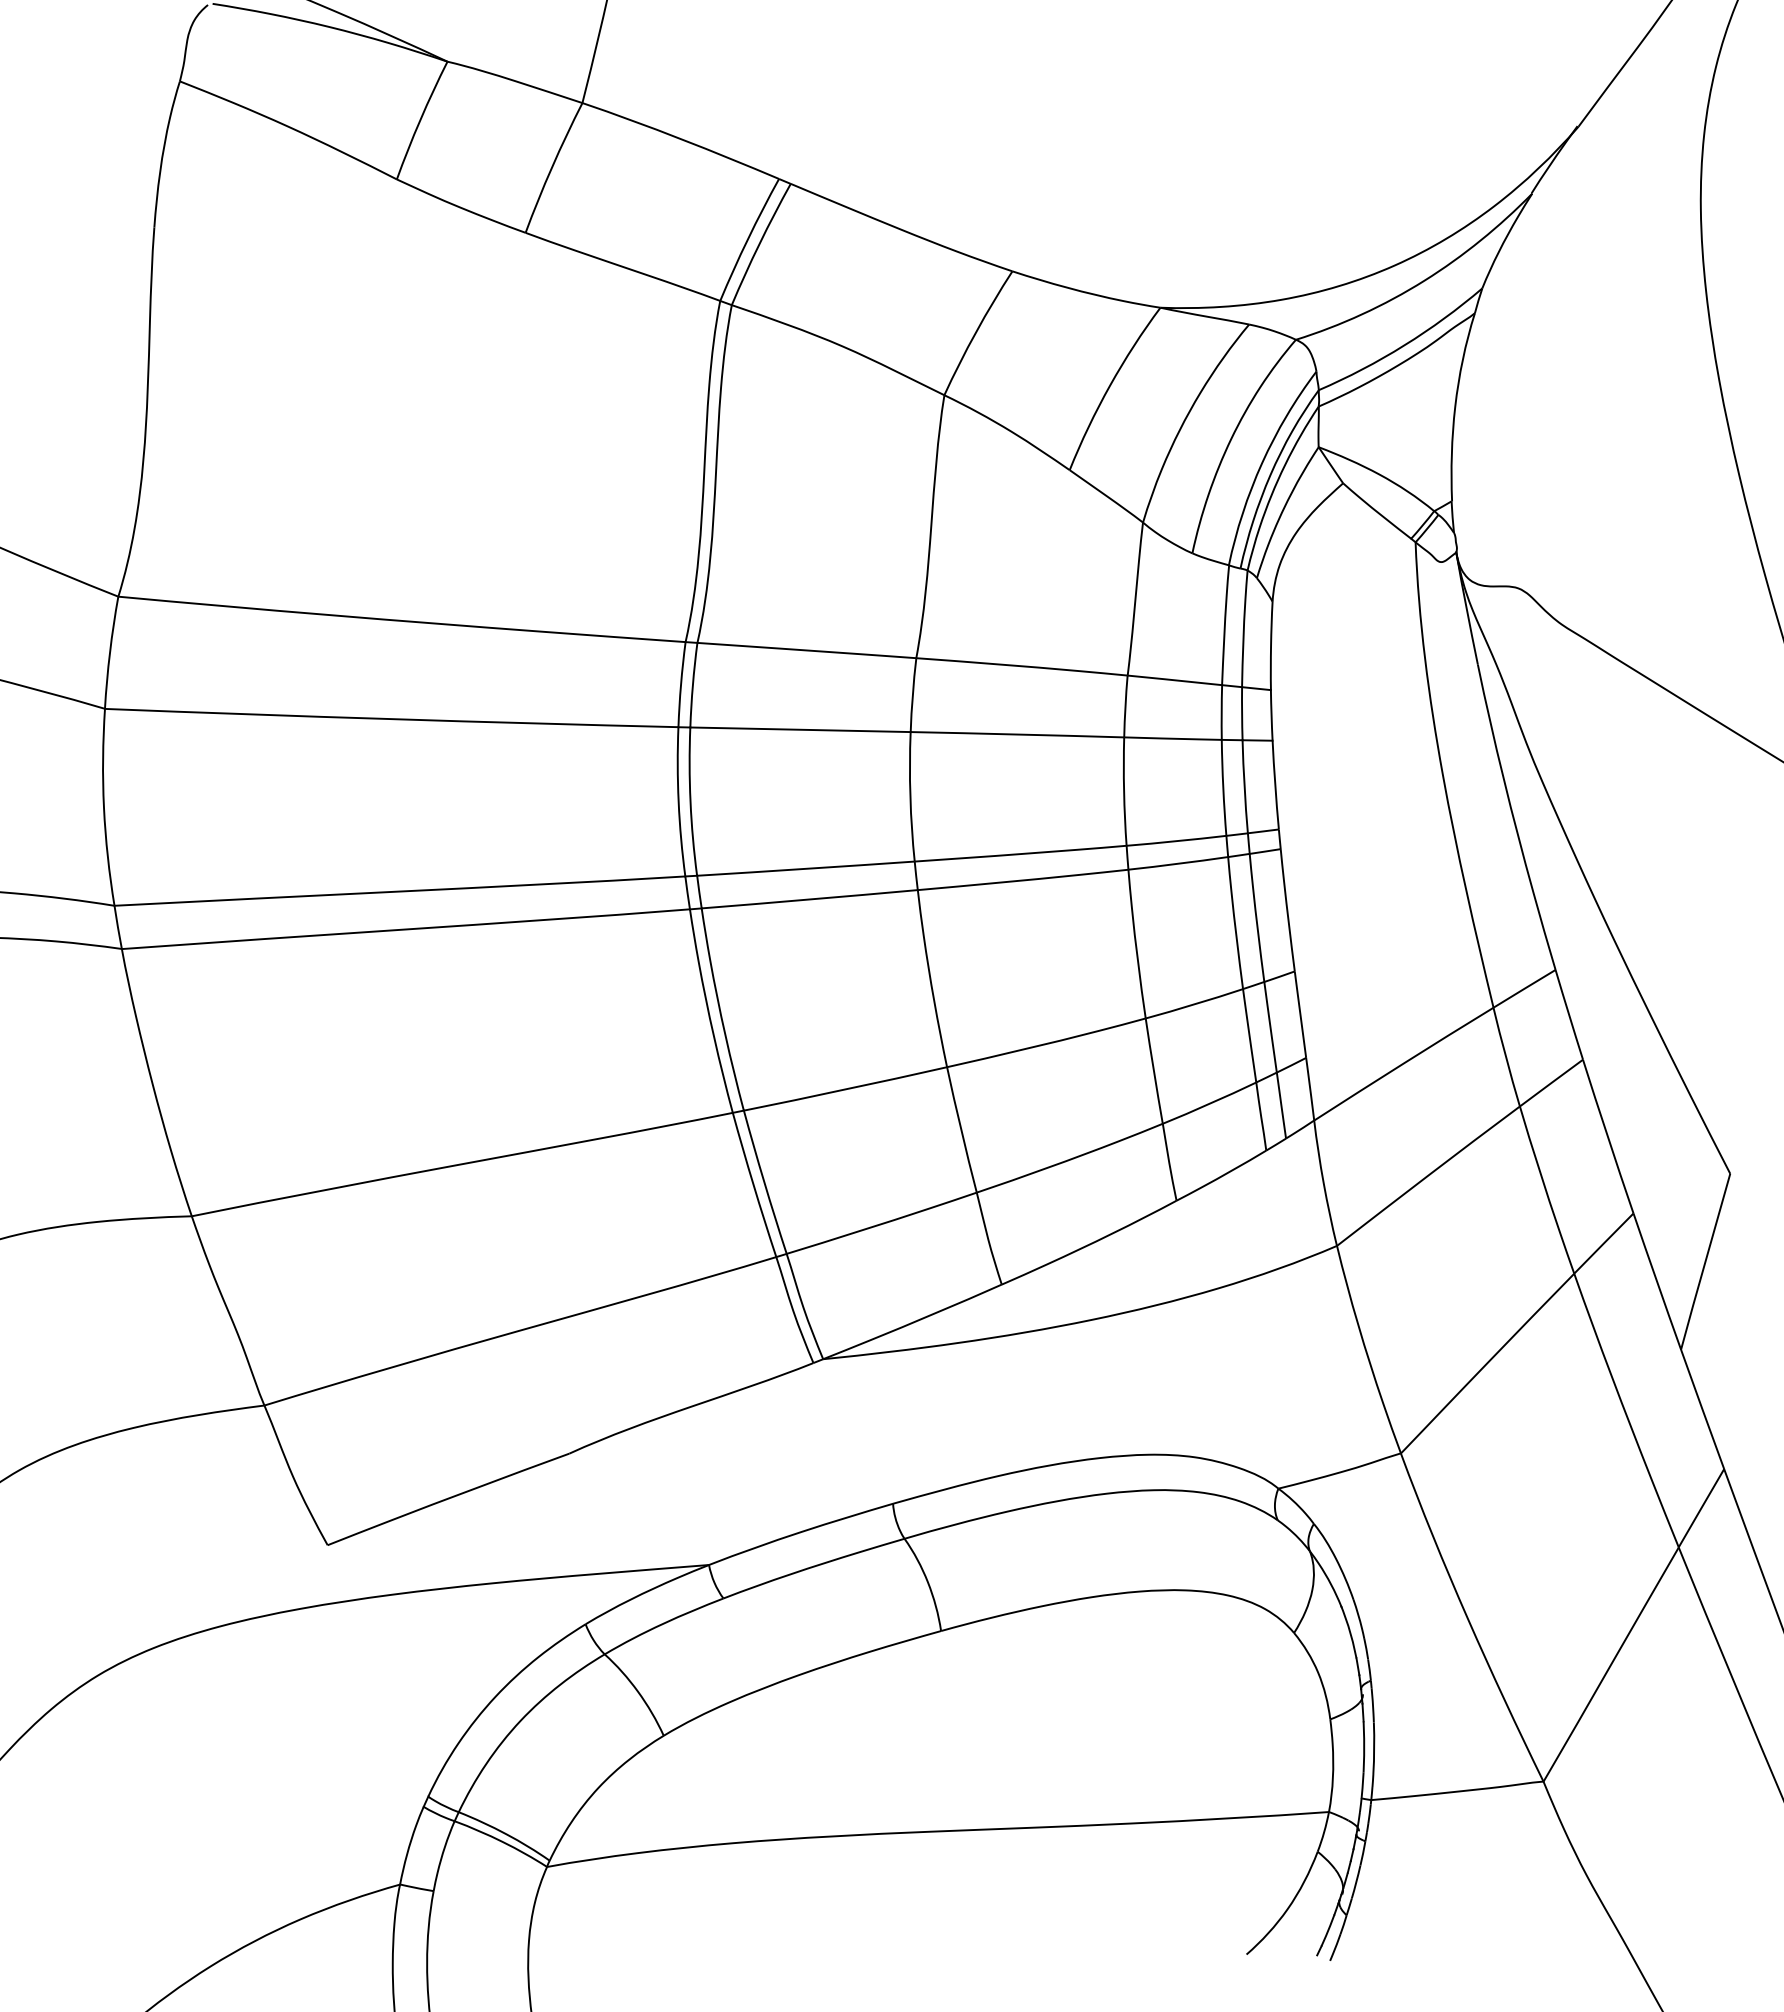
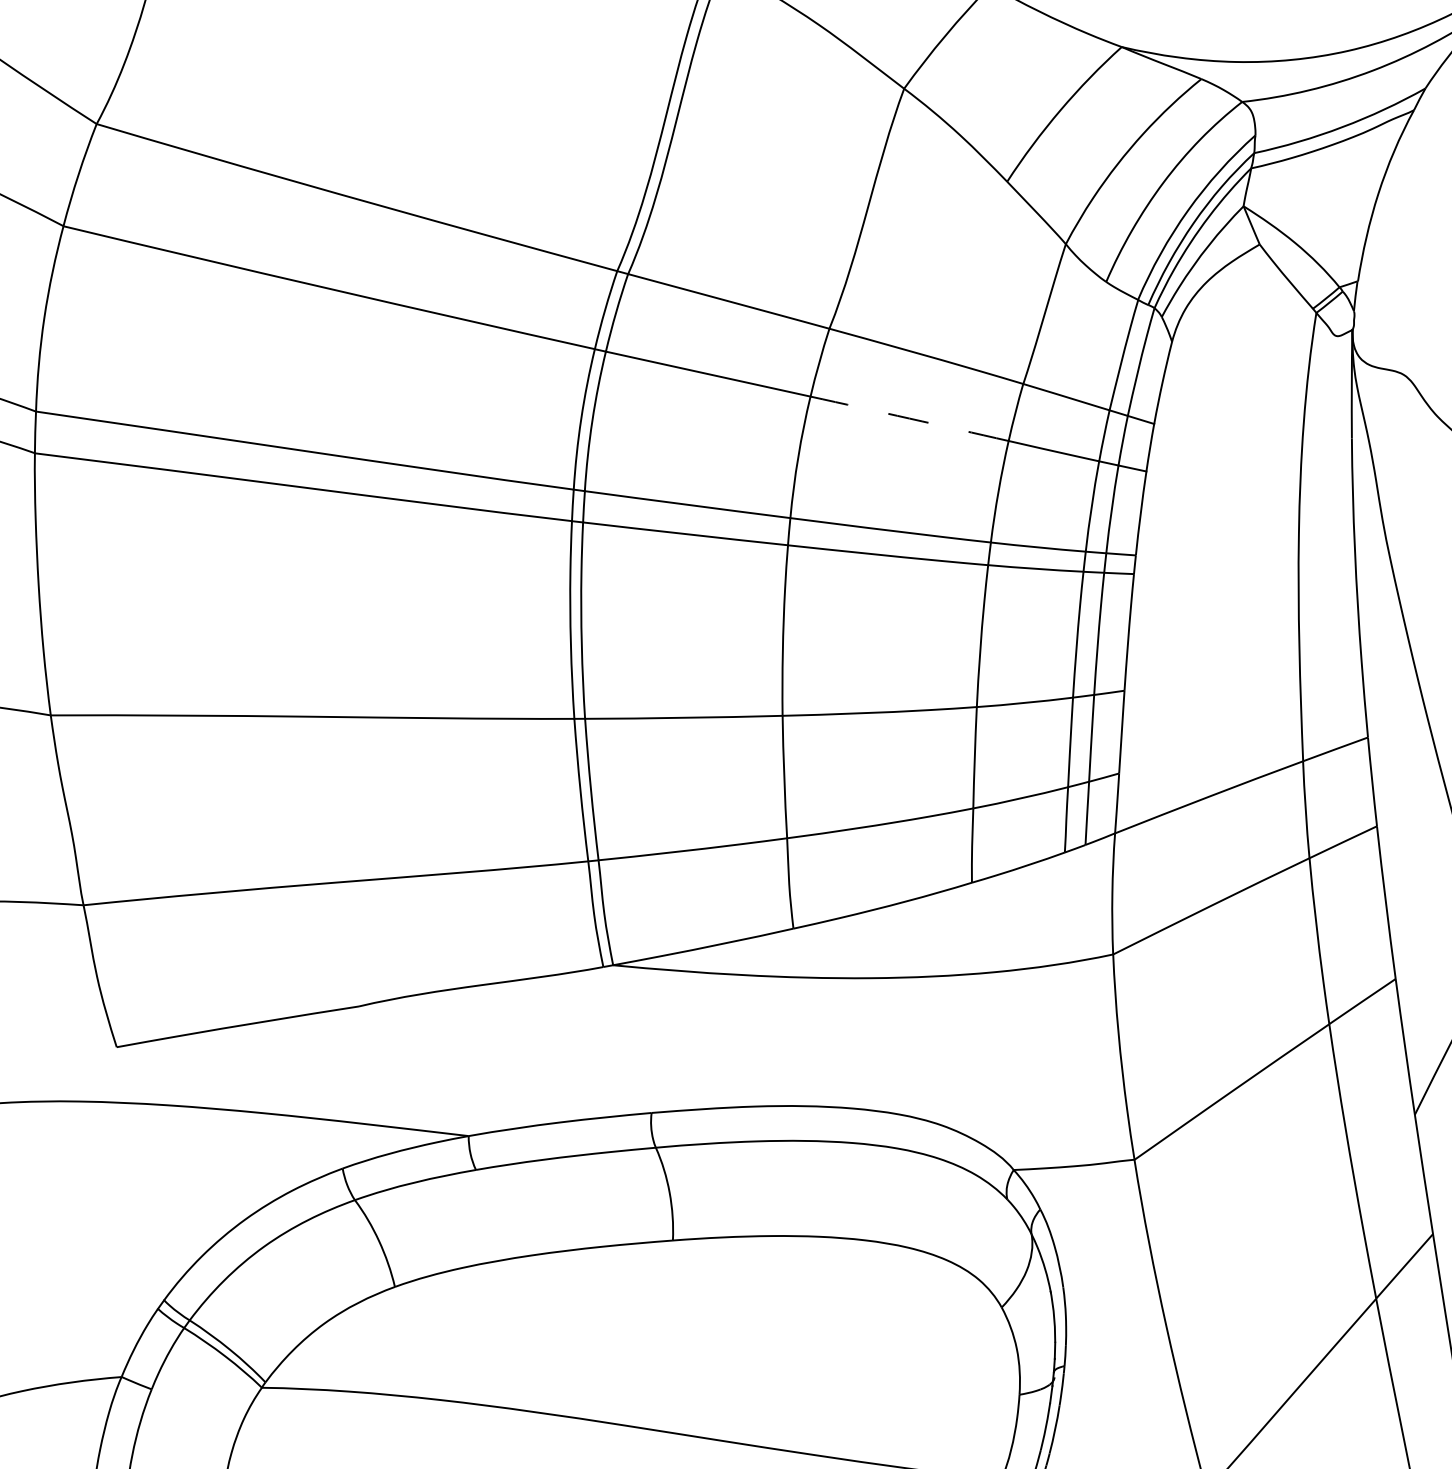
arc: (1017, 734) -> (909, 418), solid -> dashed

